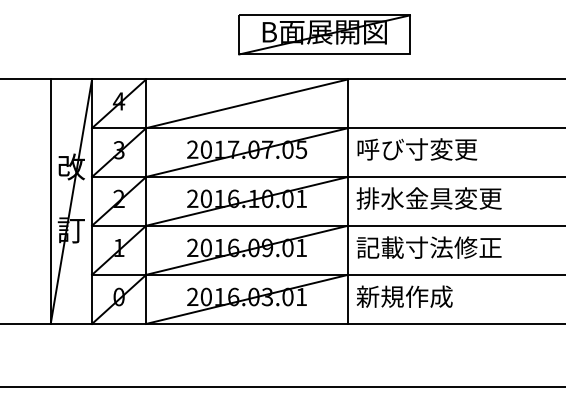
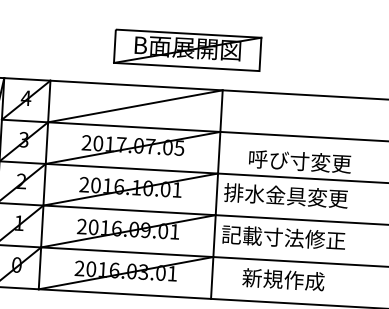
part: (324, 34) -> (187, 49), moved
text: (417, 149) -> (300, 161), moved
text: (404, 296) -> (283, 279), moved

